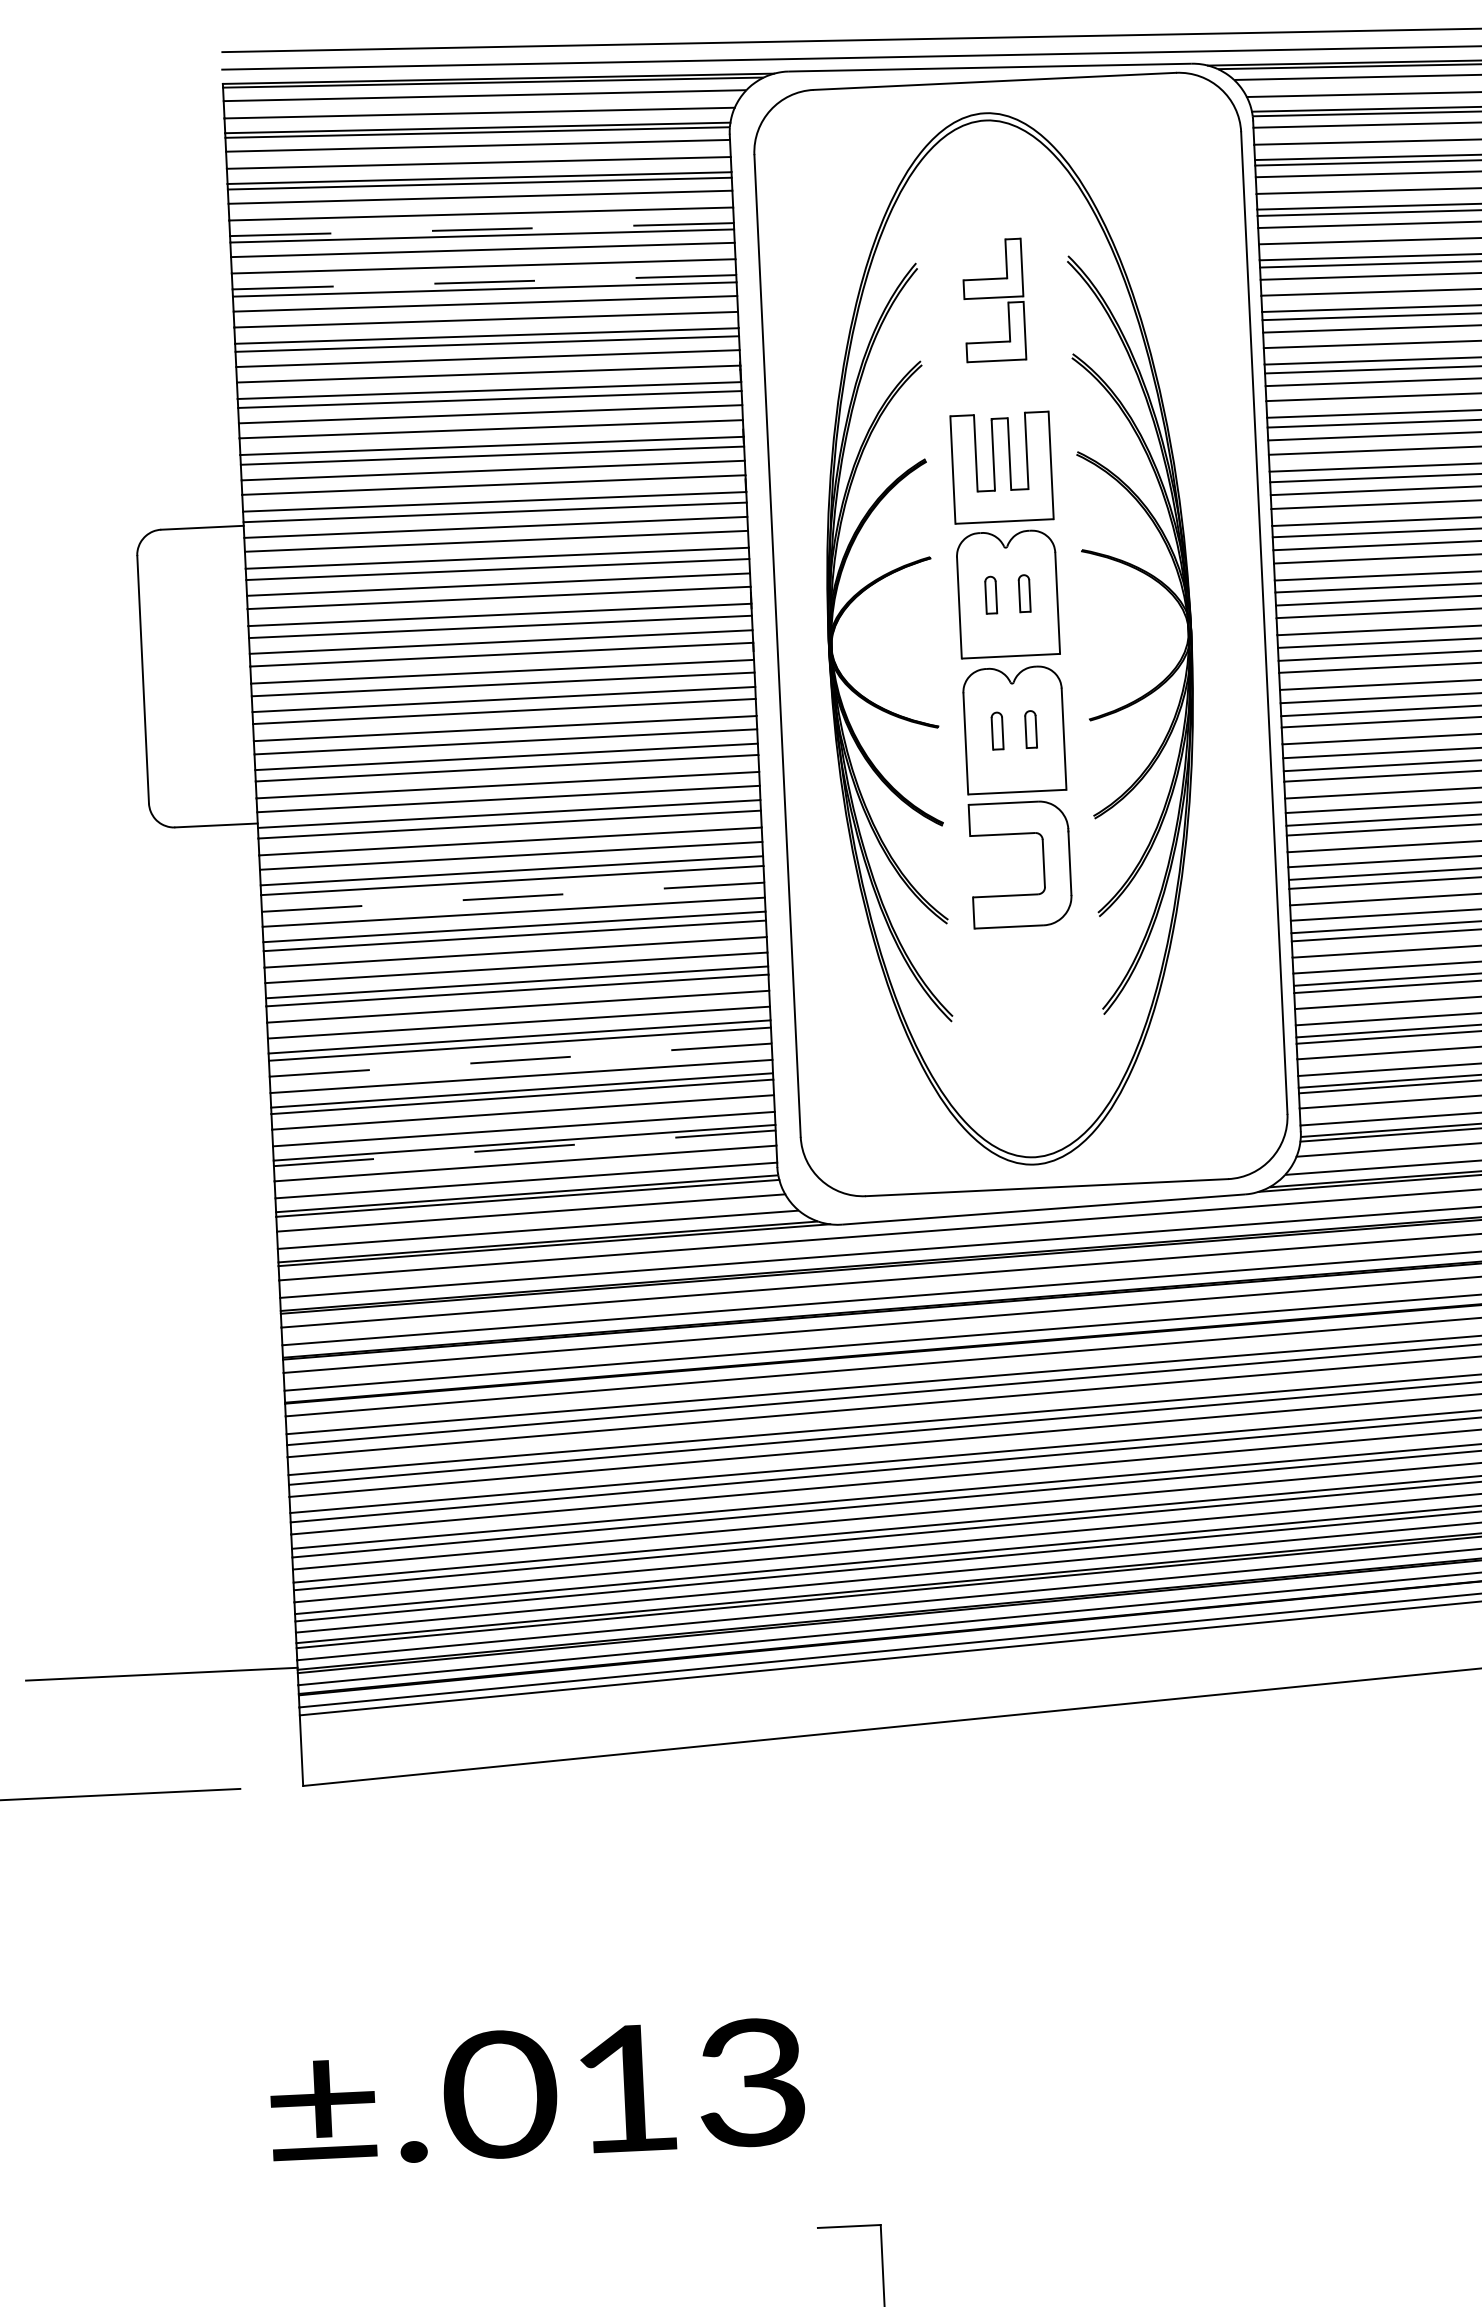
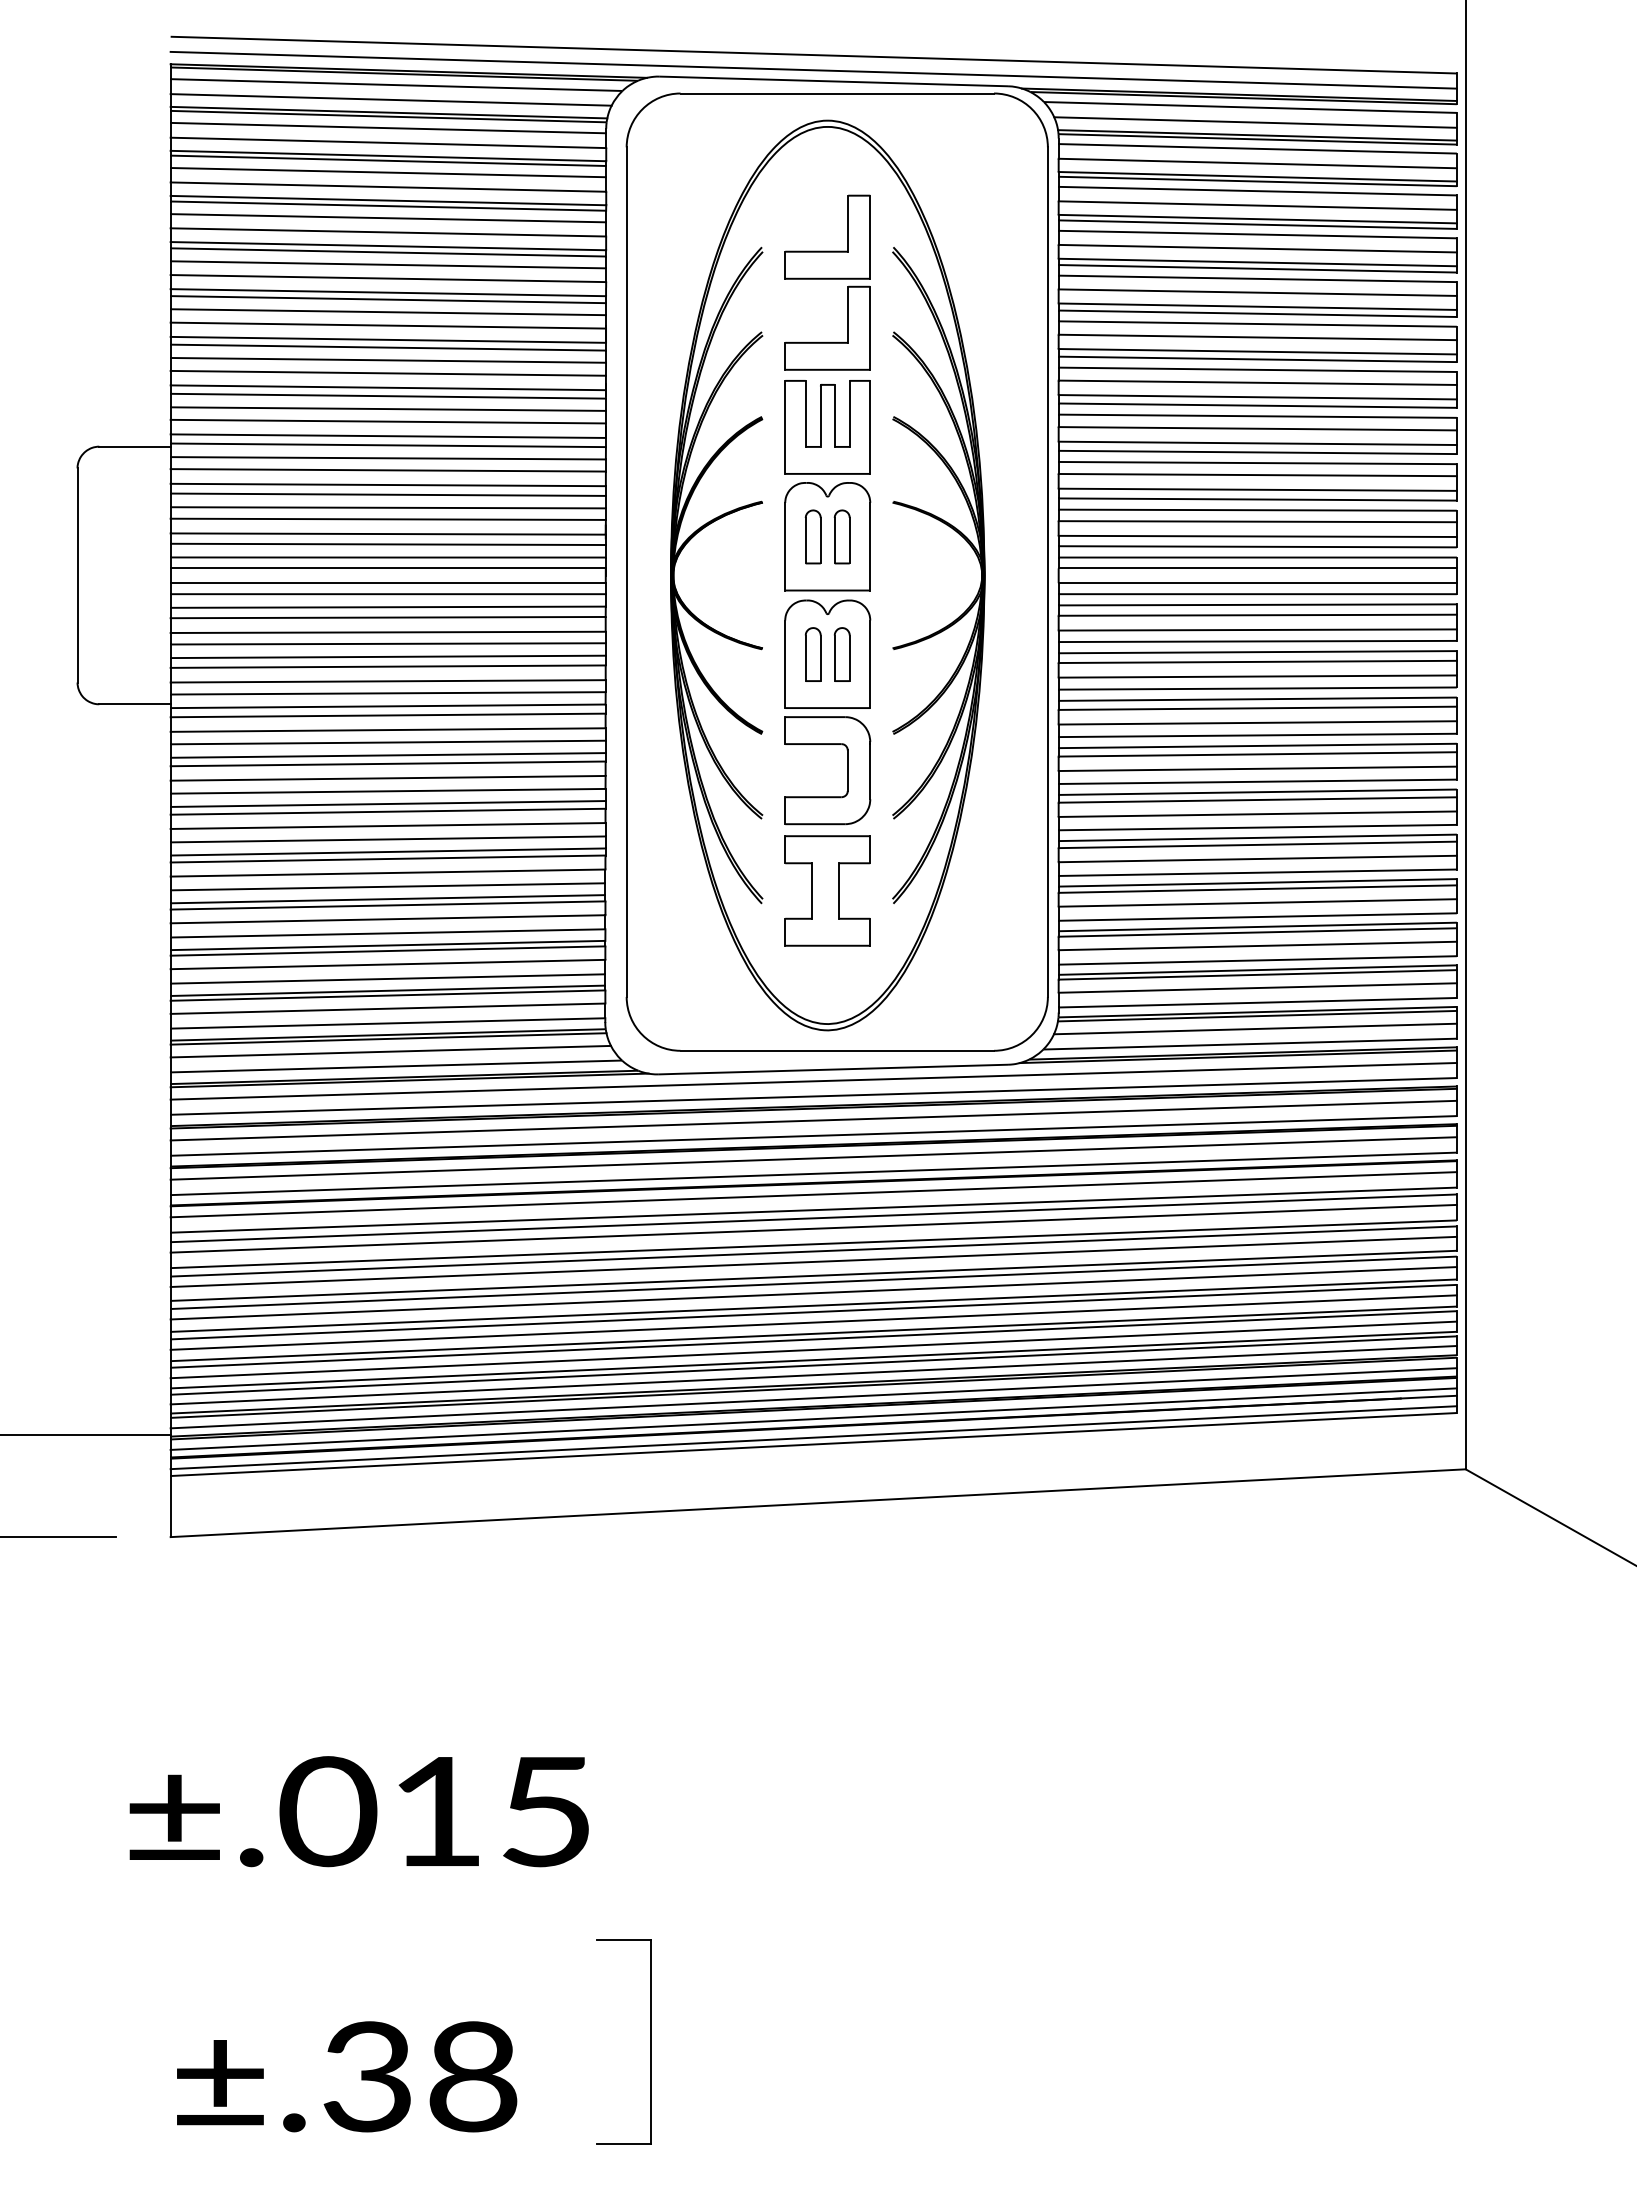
line: (482, 229) -> (388, 200), dashed -> solid
line: (484, 282) -> (388, 246), dashed -> solid
part: (993, 300) -> (827, 282), size x1.67
part: (1023, 593) -> (841, 536), size x1.67
part: (990, 594) -> (812, 536), size x1.67
part: (1030, 729) -> (841, 654), size x1.67
part: (996, 731) -> (812, 654), size x1.67
line: (512, 897) -> (387, 778), dashed -> solid
part: (1026, 1002) -> (827, 890), added
line: (520, 1060) -> (387, 919), dashed -> solid
line: (524, 1148) -> (387, 995), dashed -> solid
text: (751, 2082) -> (545, 1811), ±.013 -> ±.015

